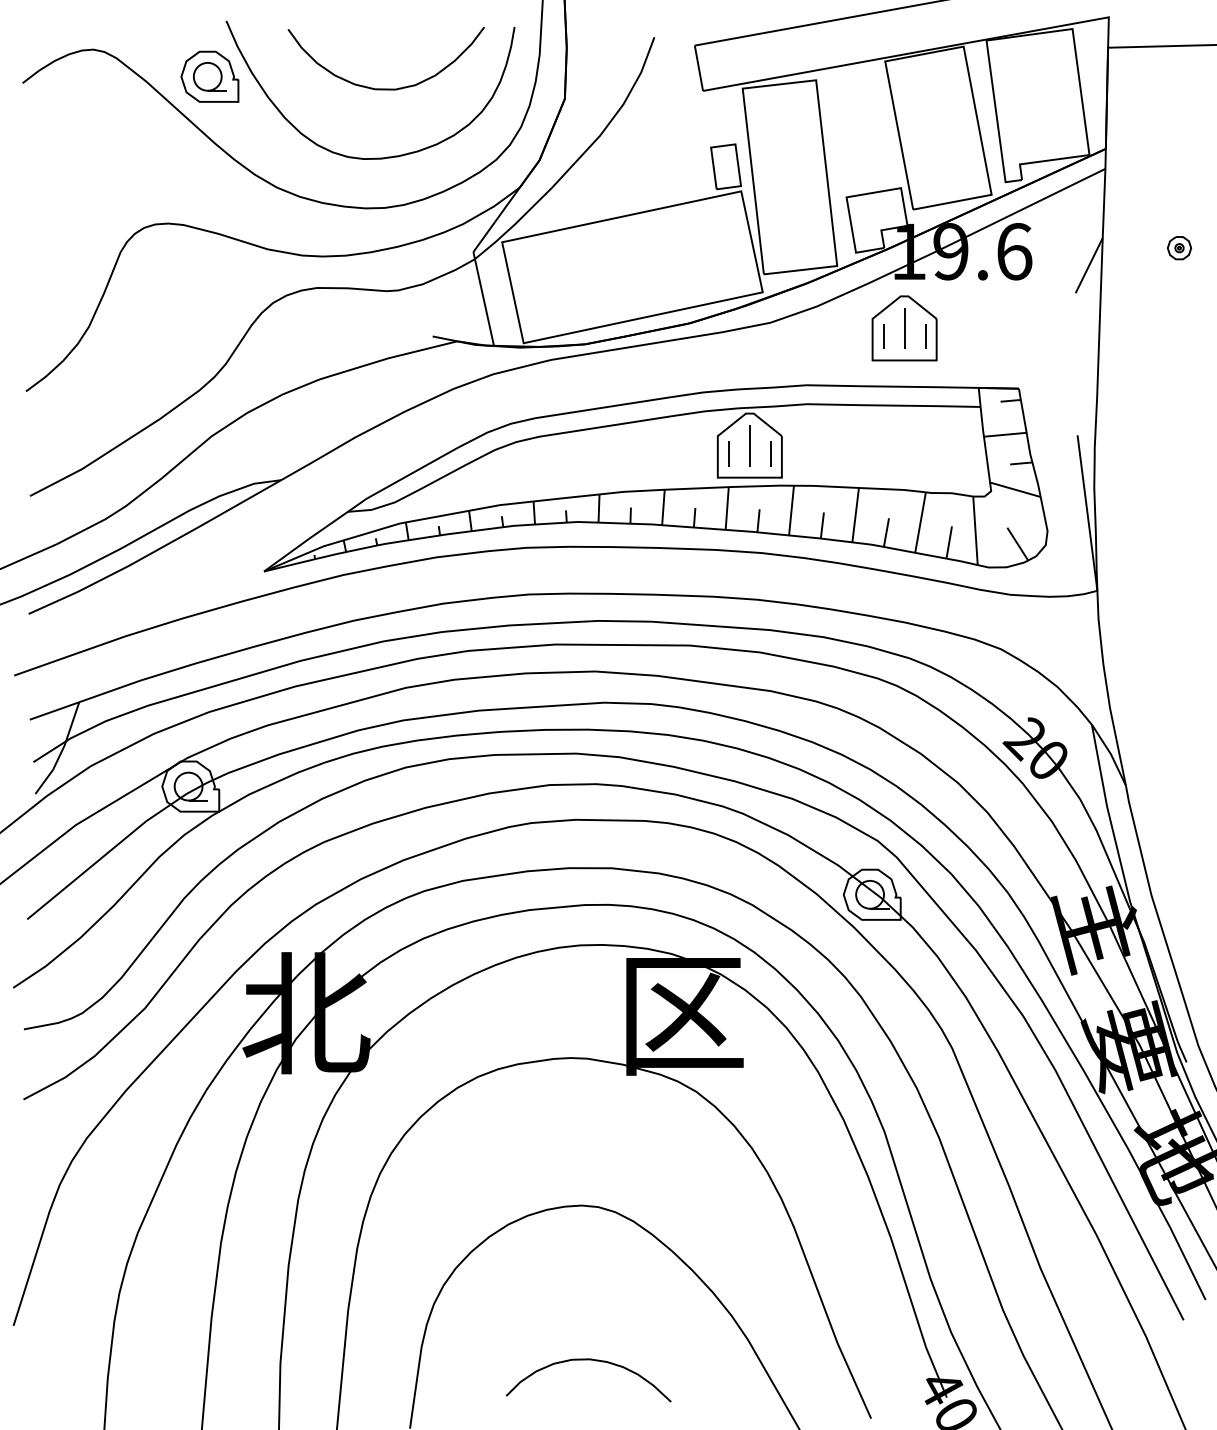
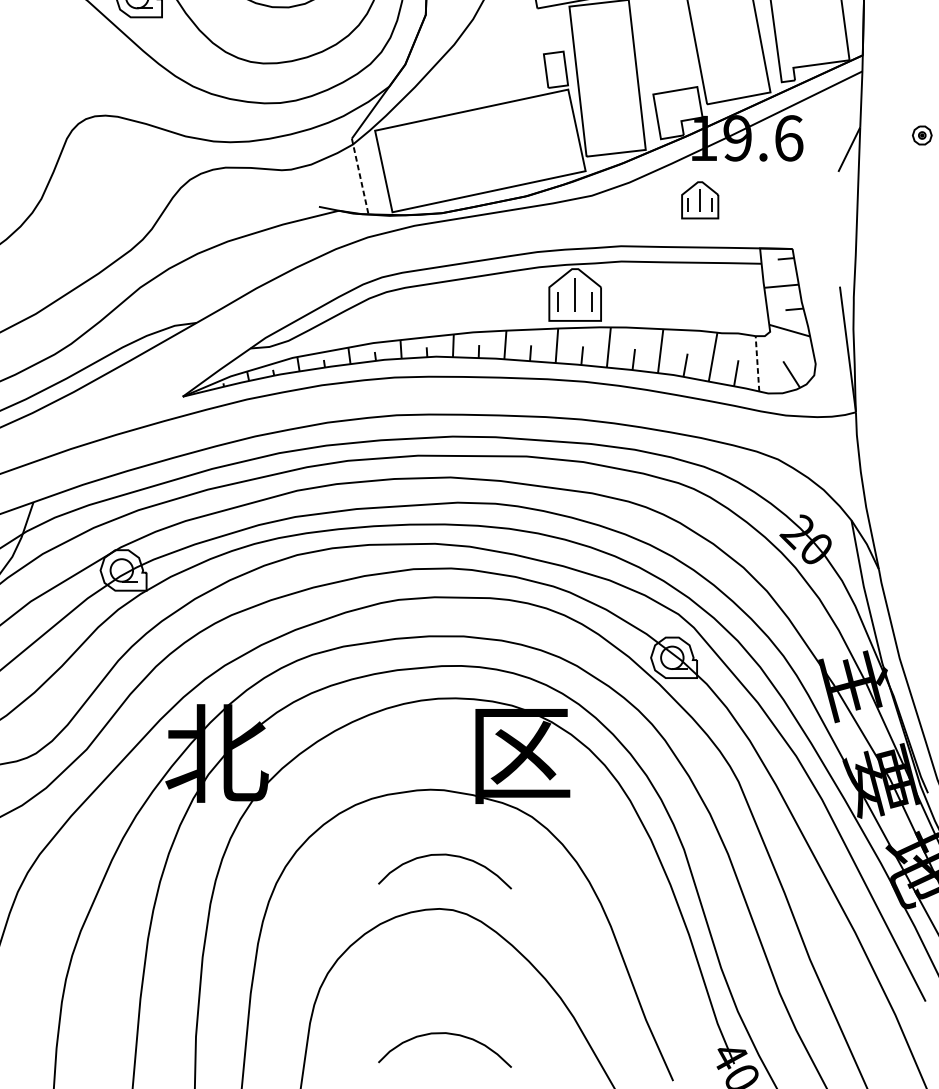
line: (483, 298) -> (360, 176), solid -> dashed
part: (904, 328) -> (700, 200), size x0.7
line: (975, 530) -> (757, 363), solid -> dashed
curve: (588, 1139) -> (444, 855), added

